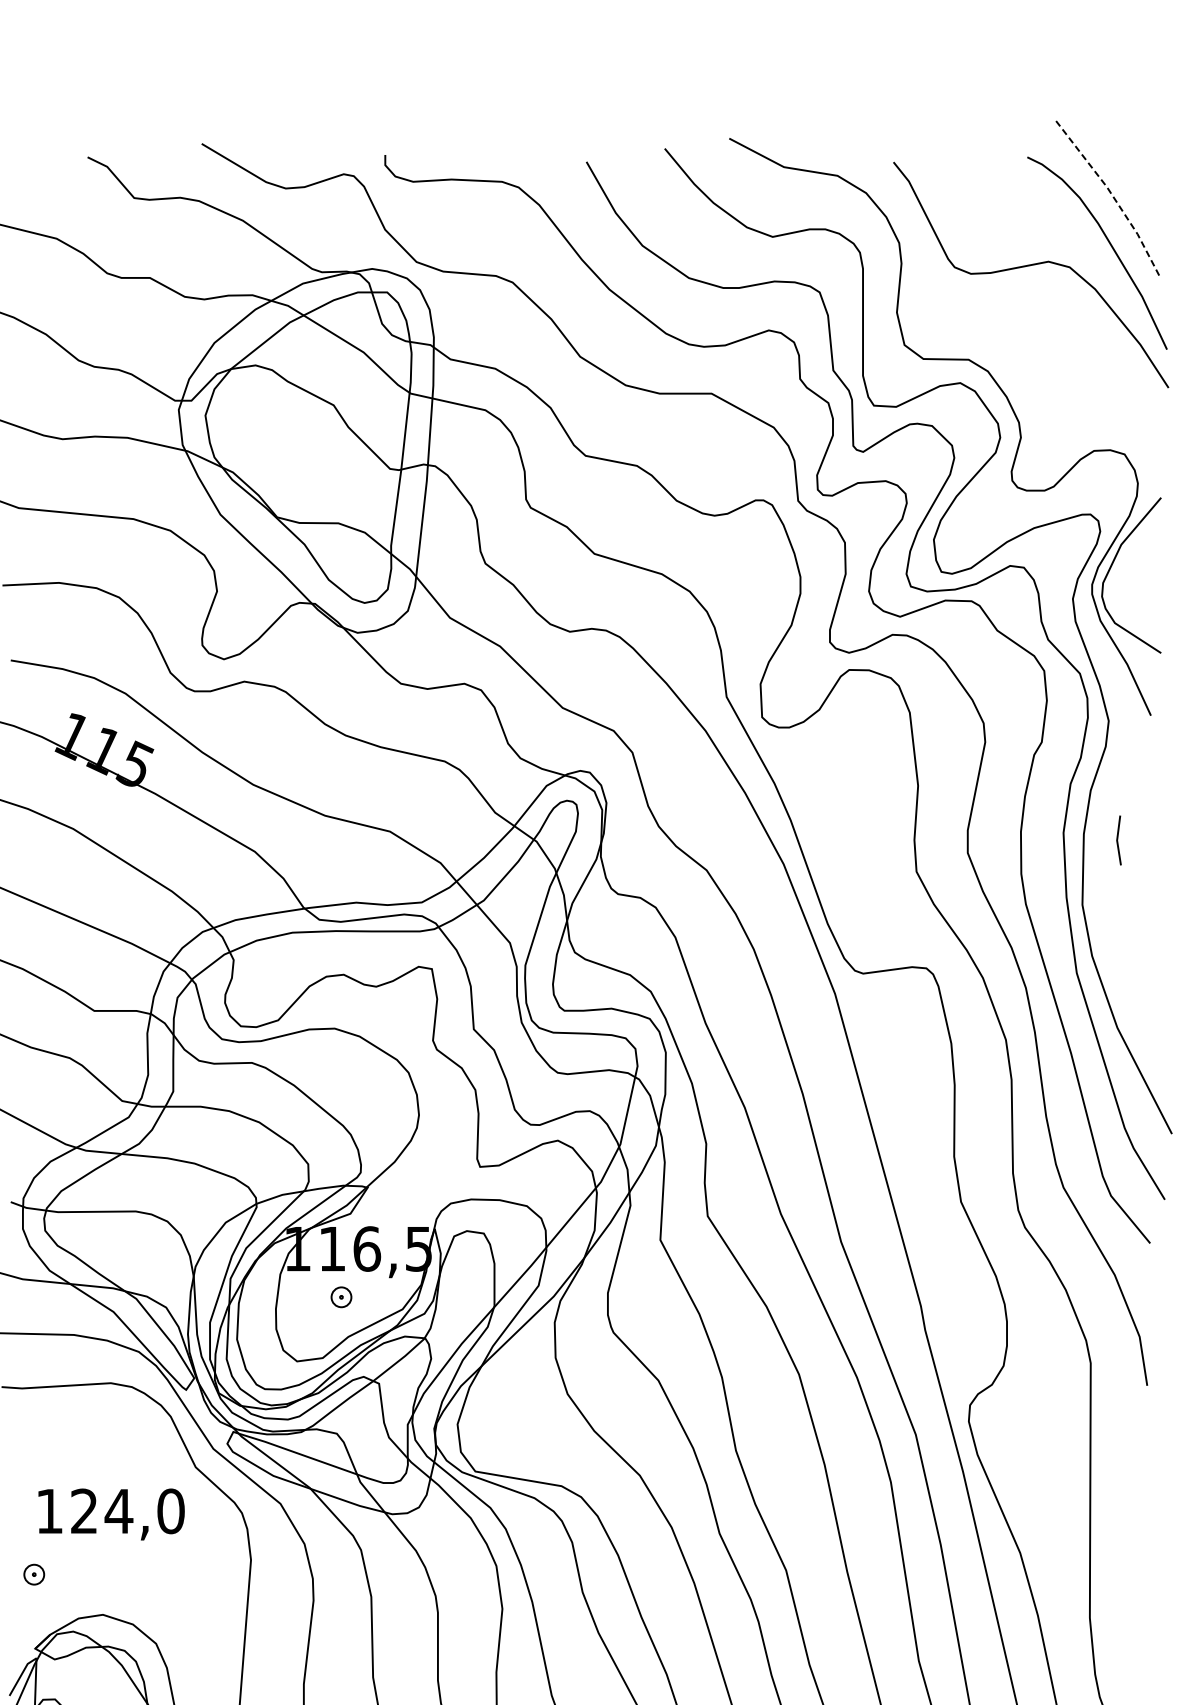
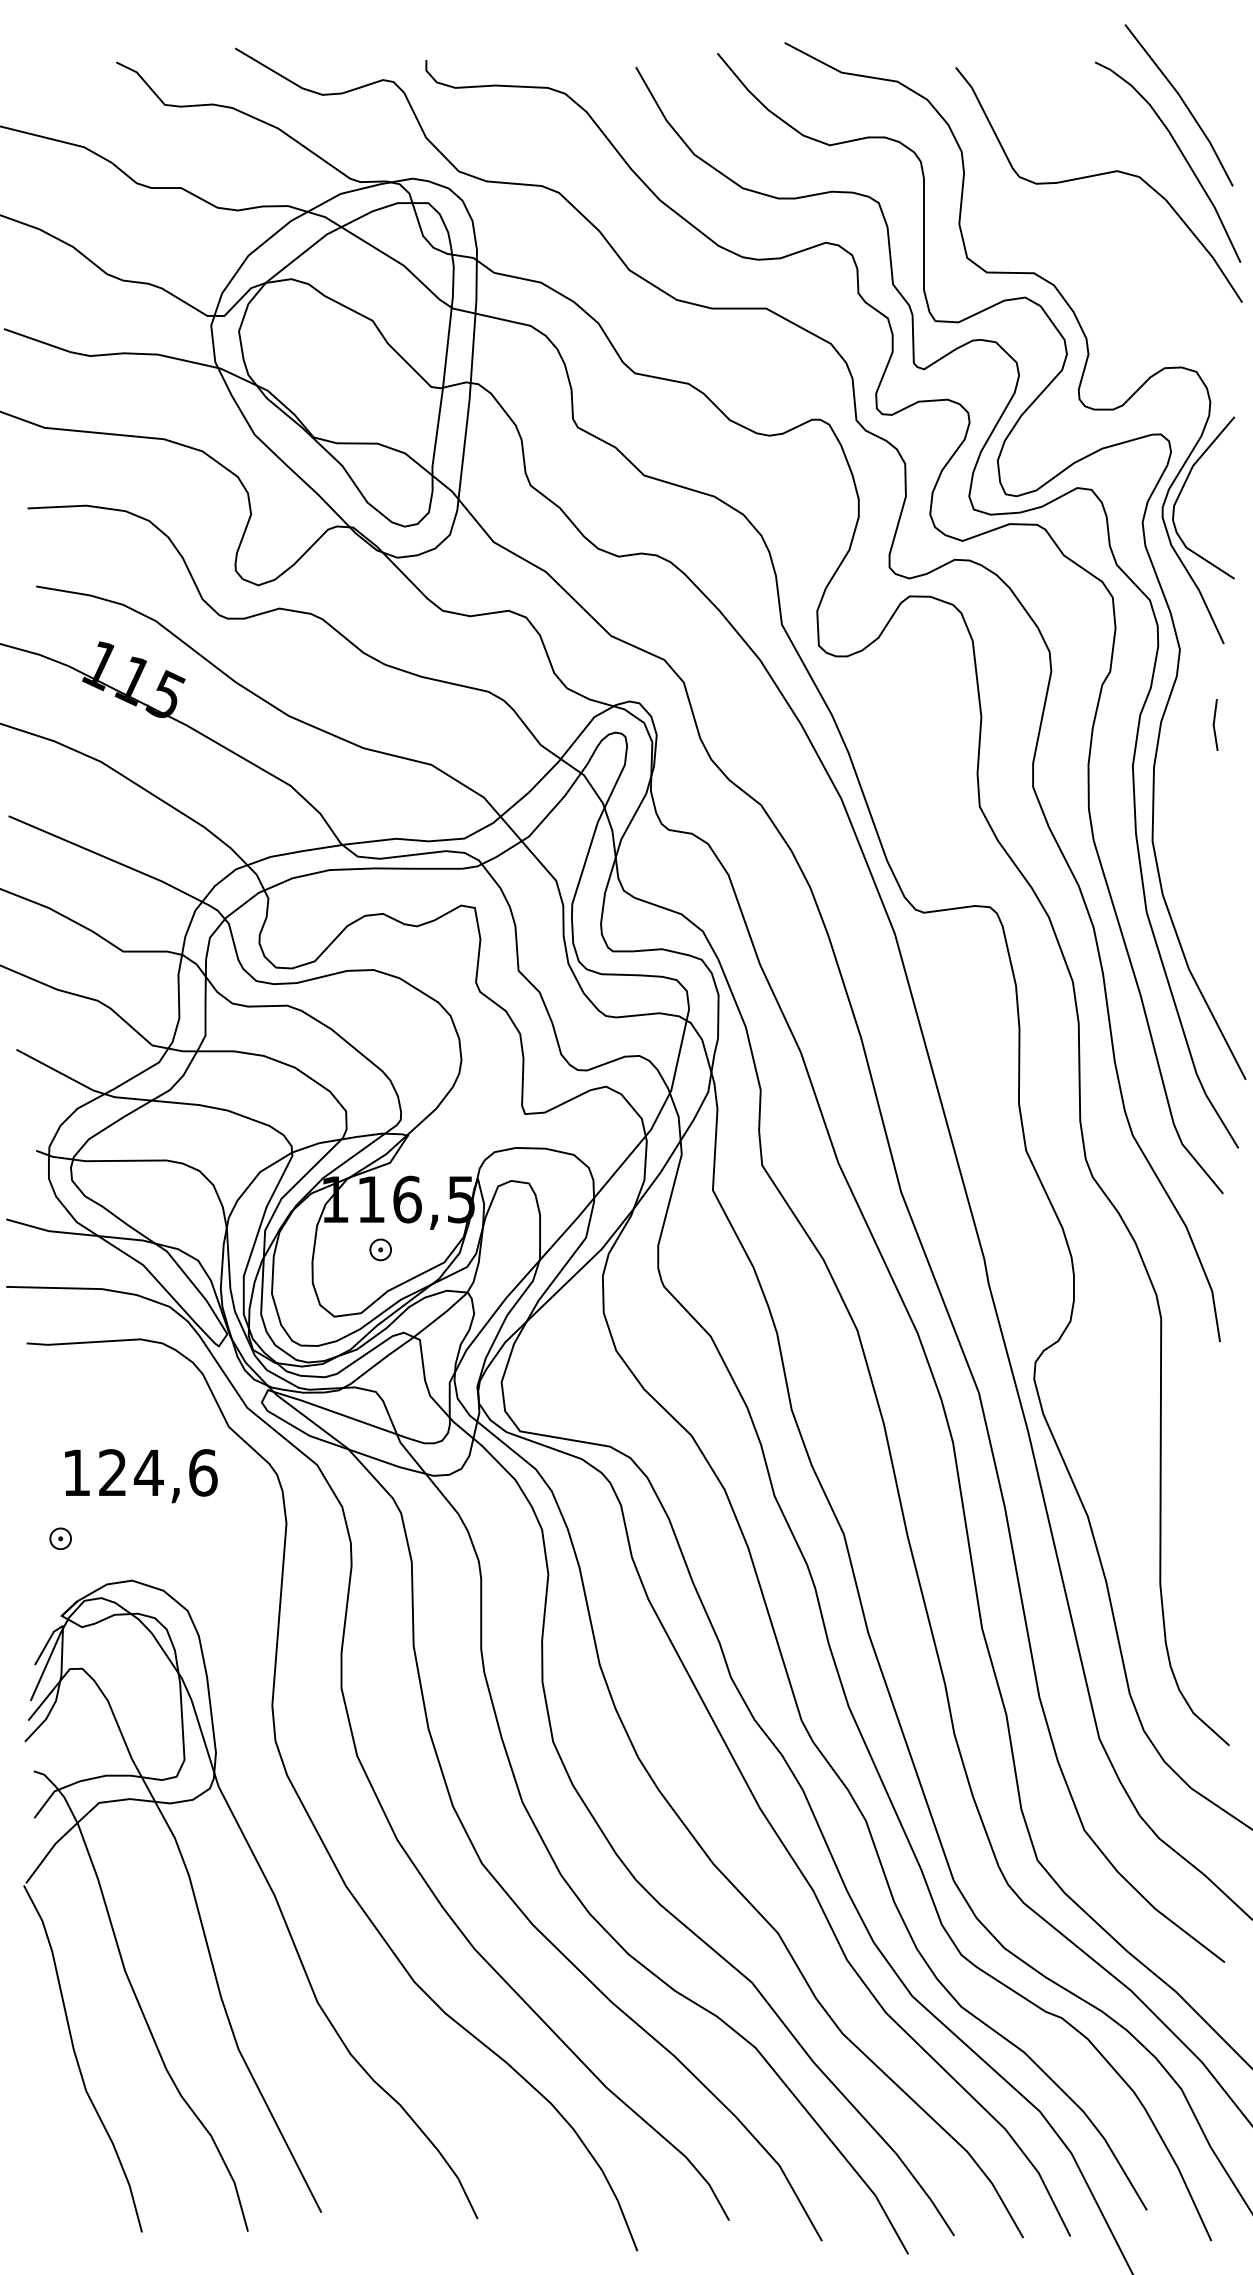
line: (1113, 195) -> (1184, 102), dashed -> solid
line: (1117, 839) -> (1214, 724), moved
text: (171, 1511) -> (203, 1472), 124,0 -> 124,6

